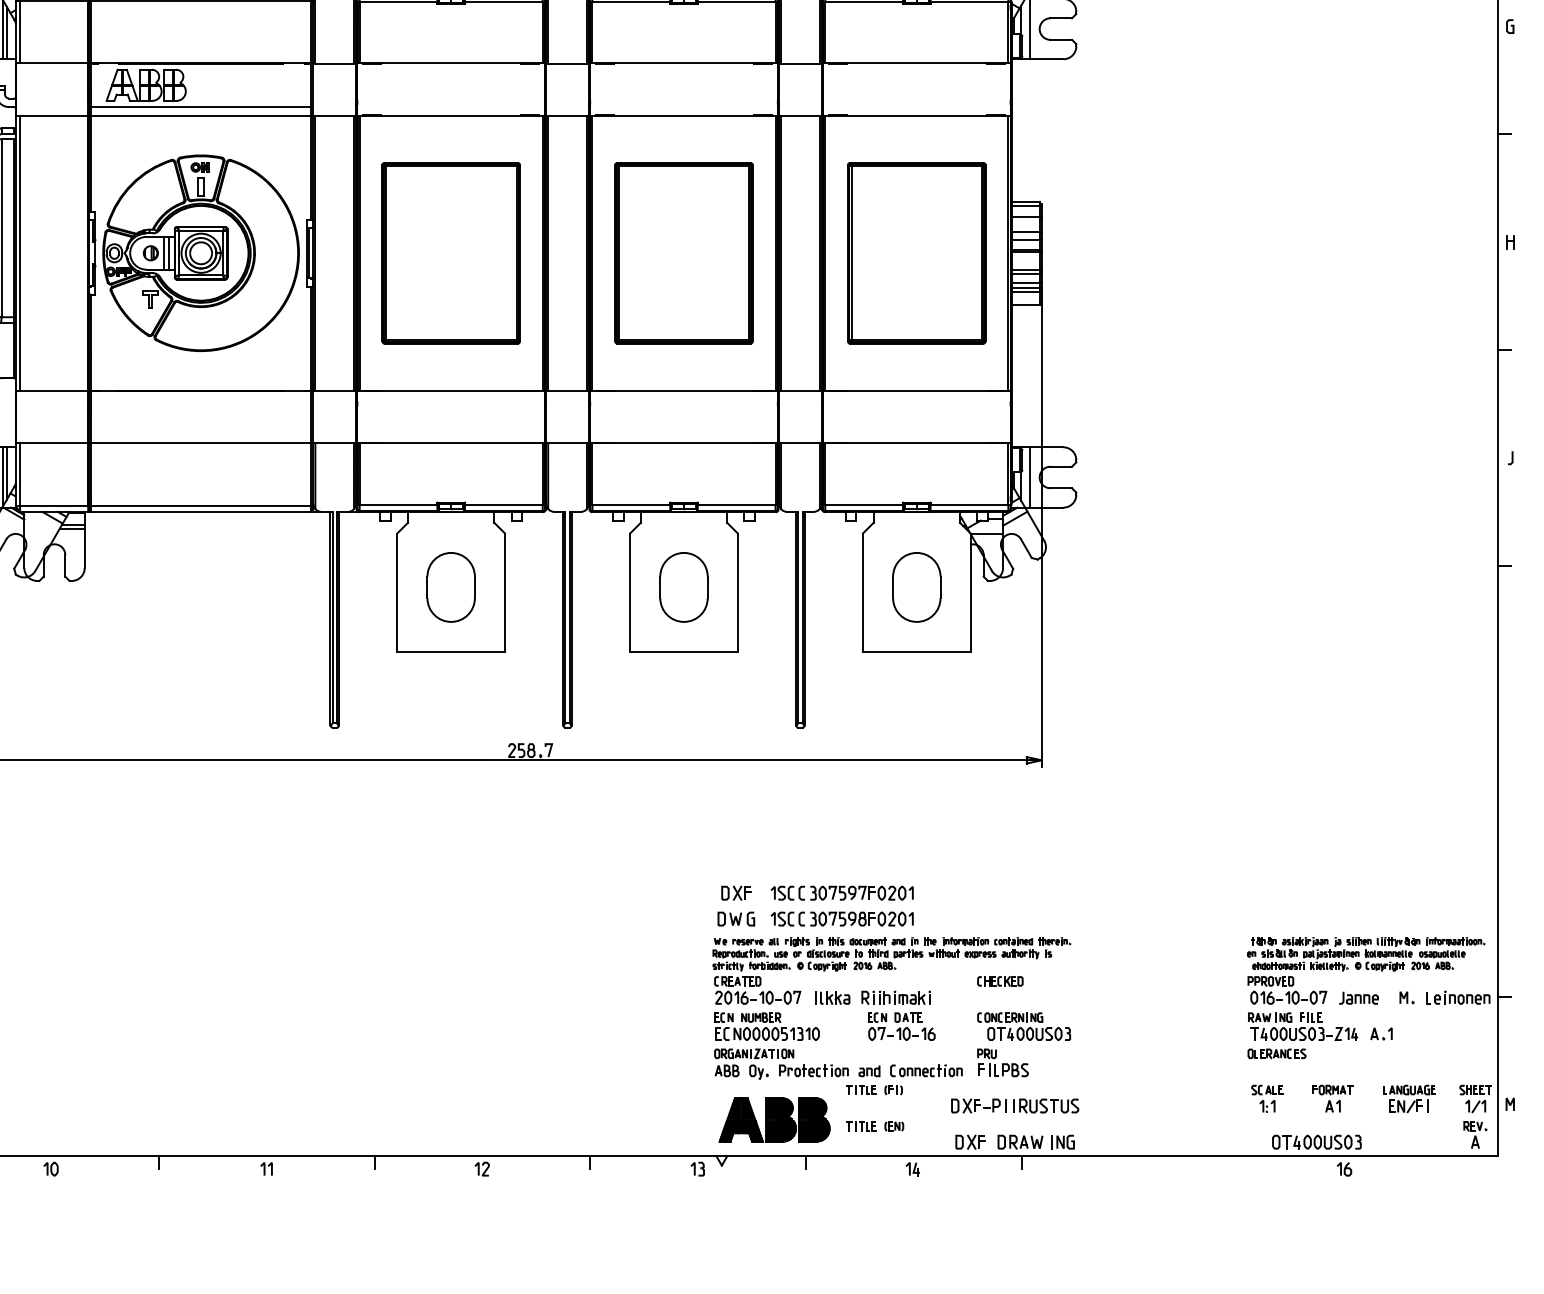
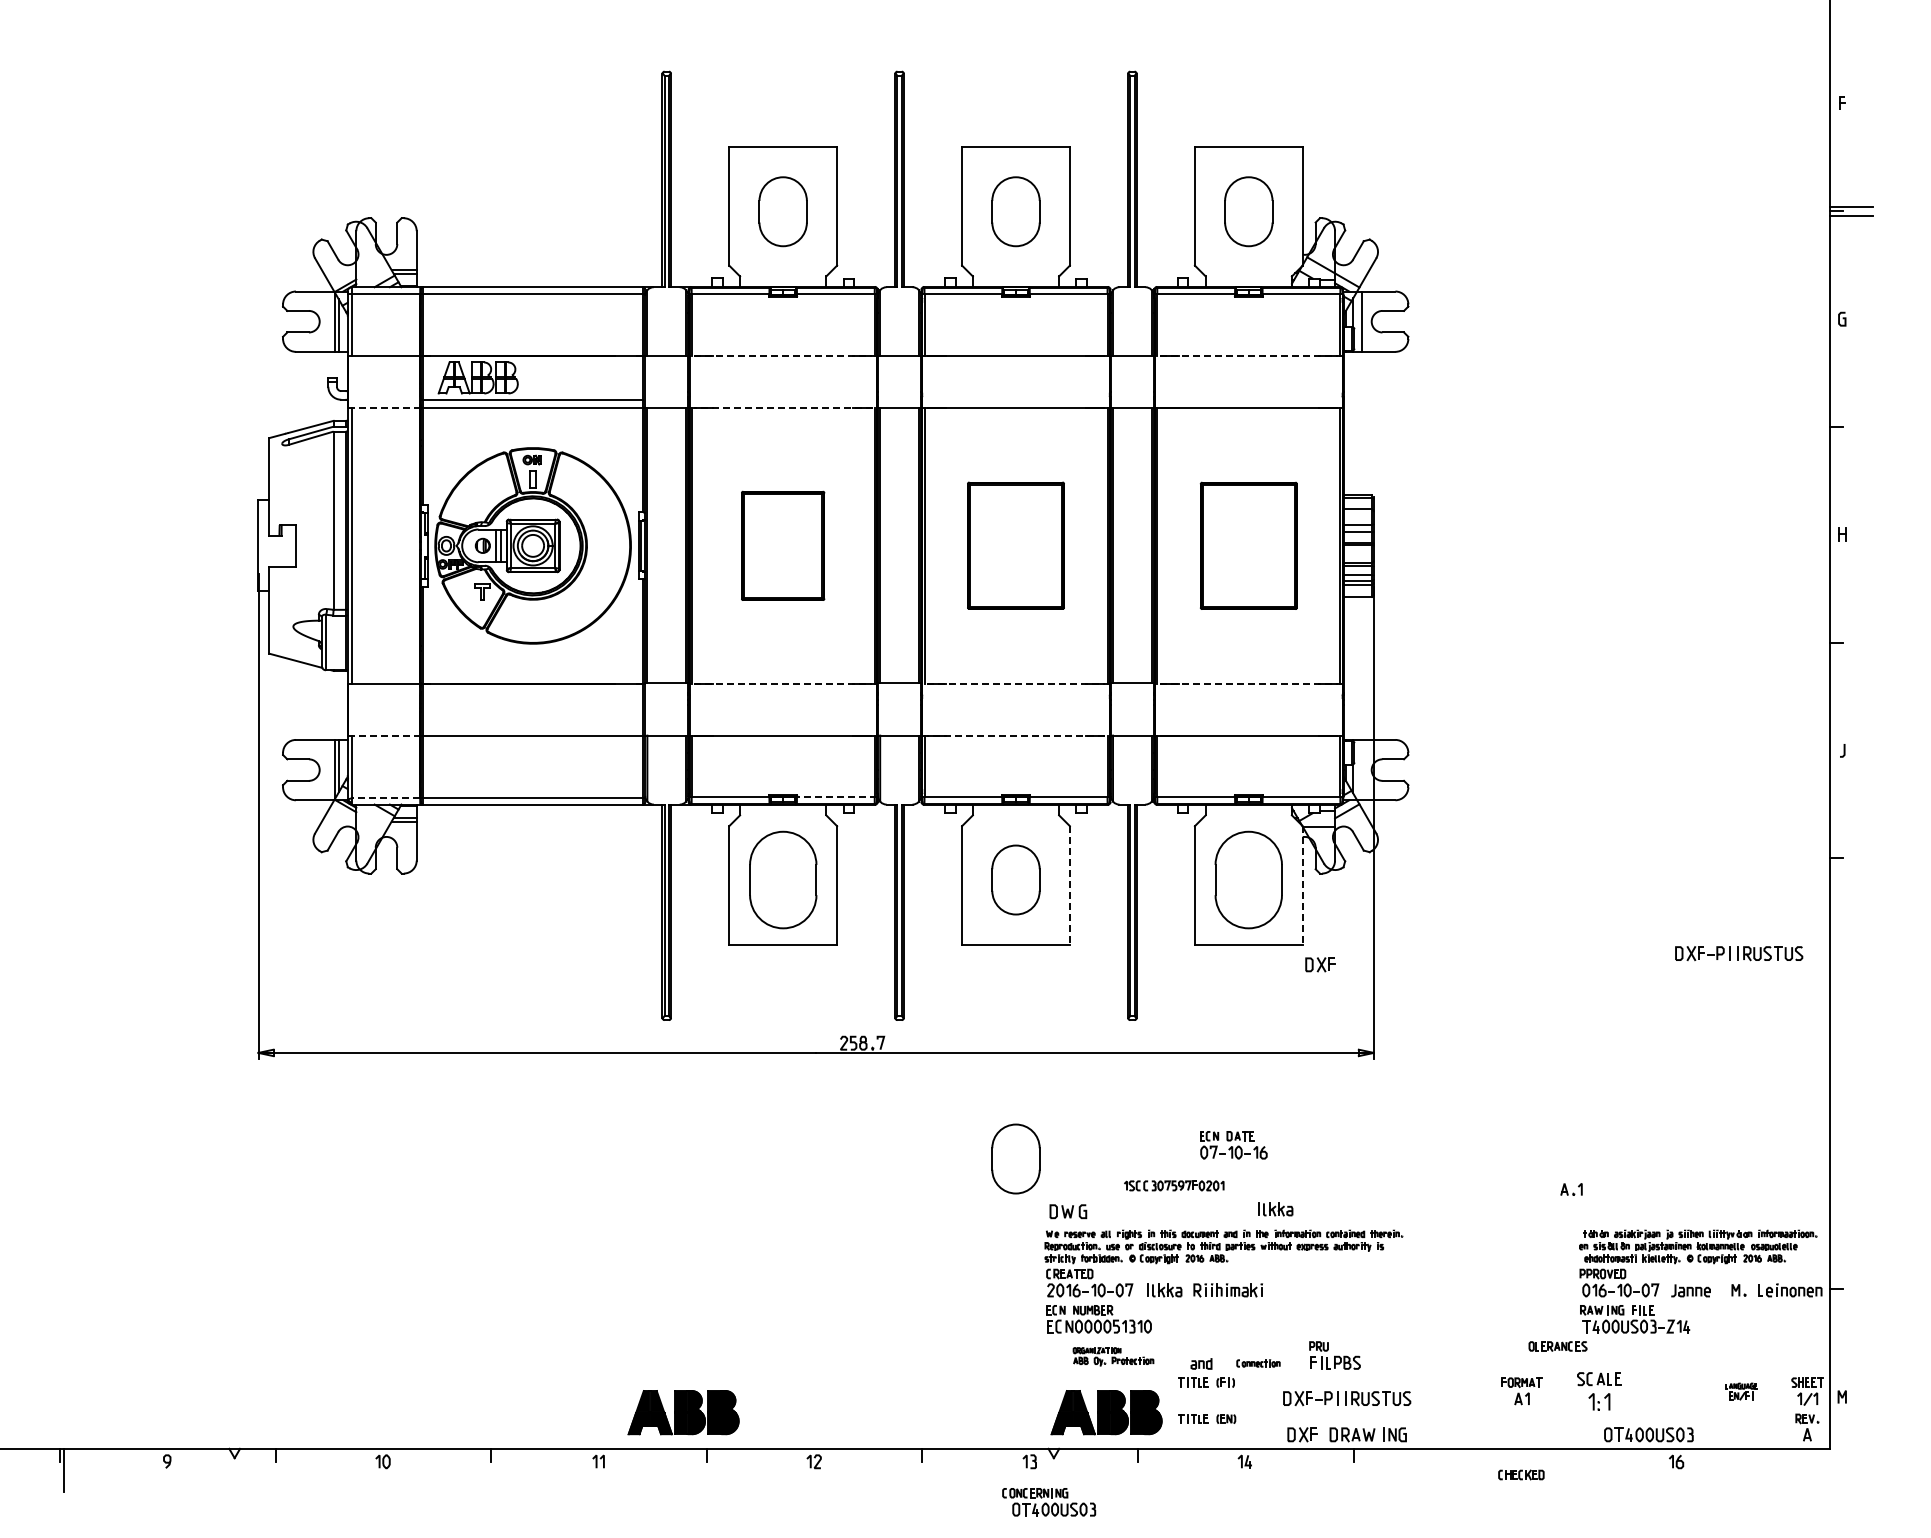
line: (451, 62) -> (783, 355), solid -> dashed
line: (916, 62) -> (1248, 355), solid -> dashed
line: (52, 115) -> (384, 408), solid -> dashed
line: (451, 115) -> (783, 408), solid -> dashed
part: (450, 252) -> (782, 545), size x0.6
part: (683, 252) -> (1015, 545), size x0.7
part: (916, 252) -> (1248, 545), size x0.7
line: (451, 390) -> (783, 683), solid -> dashed
line: (684, 390) -> (1016, 683), solid -> dashed
line: (916, 390) -> (1248, 683), solid -> dashed
line: (52, 442) -> (384, 735), solid -> dashed
line: (684, 442) -> (1016, 735), solid -> dashed
line: (1029, 476) -> (1361, 769), removed
line: (504, 504) -> (836, 797), solid -> dashed
line: (53, 505) -> (385, 798), solid -> dashed
part: (450, 586) -> (782, 879), size x1.4
part: (916, 586) -> (1248, 879), size x1.4
line: (737, 592) -> (1069, 885), solid -> dashed
line: (970, 592) -> (1302, 885), solid -> dashed
part: (1407, 660) -> (1739, 953), added
part: (683, 865) -> (1015, 1158), added
part: (736, 892) -> (1320, 964), moved
part: (841, 892) -> (1173, 1185), size x0.7
part: (943, 916) -> (1275, 1209), added
part: (841, 918) -> (1173, 1211), removed
part: (1000, 980) -> (1521, 1474), moved
part: (901, 1026) -> (1233, 1145), moved
part: (1024, 1026) -> (1049, 1502), moved
part: (1381, 1033) -> (1571, 1189), moved
part: (1276, 1053) -> (1557, 1346), moved
part: (781, 1063) -> (1113, 1356), size x0.6
part: (926, 1070) -> (1258, 1363), size x0.6
part: (1267, 1098) -> (1599, 1391), size x1.4
part: (1332, 1098) -> (1521, 1391), moved
part: (1409, 1098) -> (1741, 1391), size x0.6
part: (351, 1119) -> (683, 1412), added

